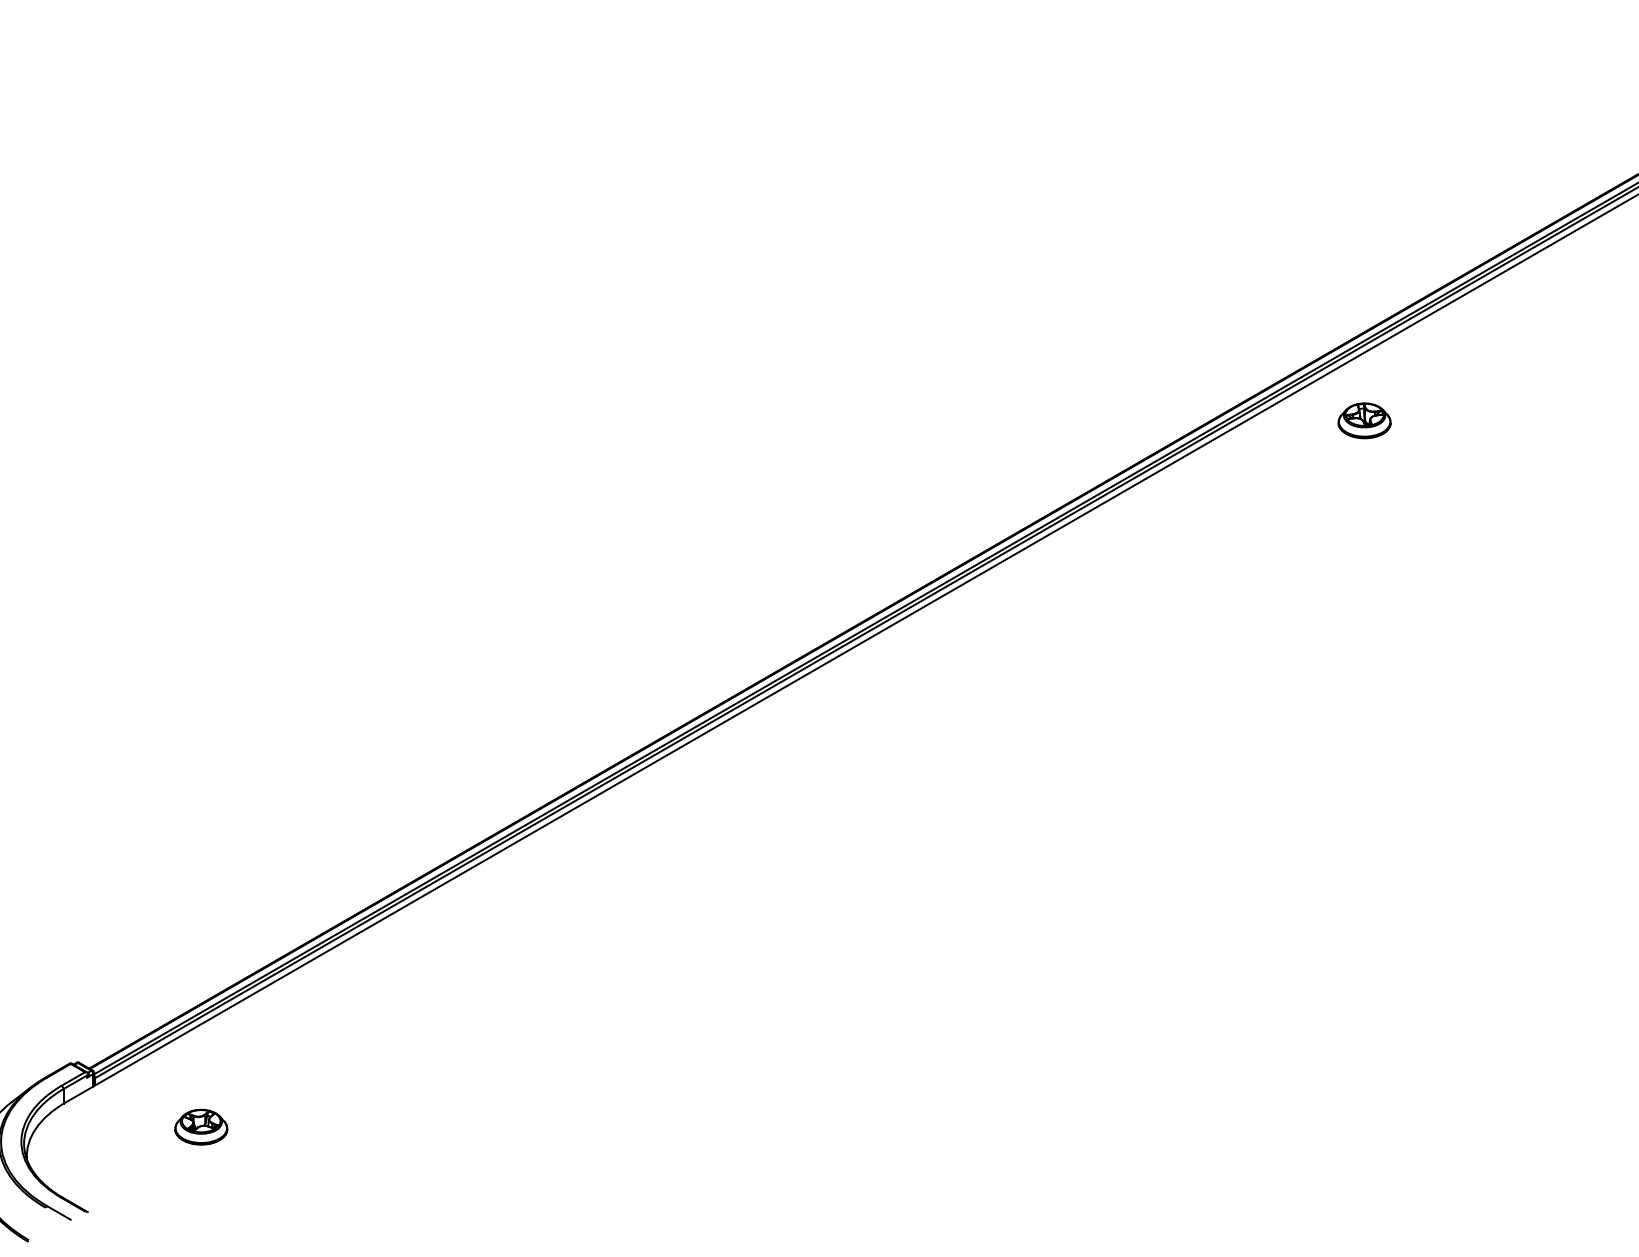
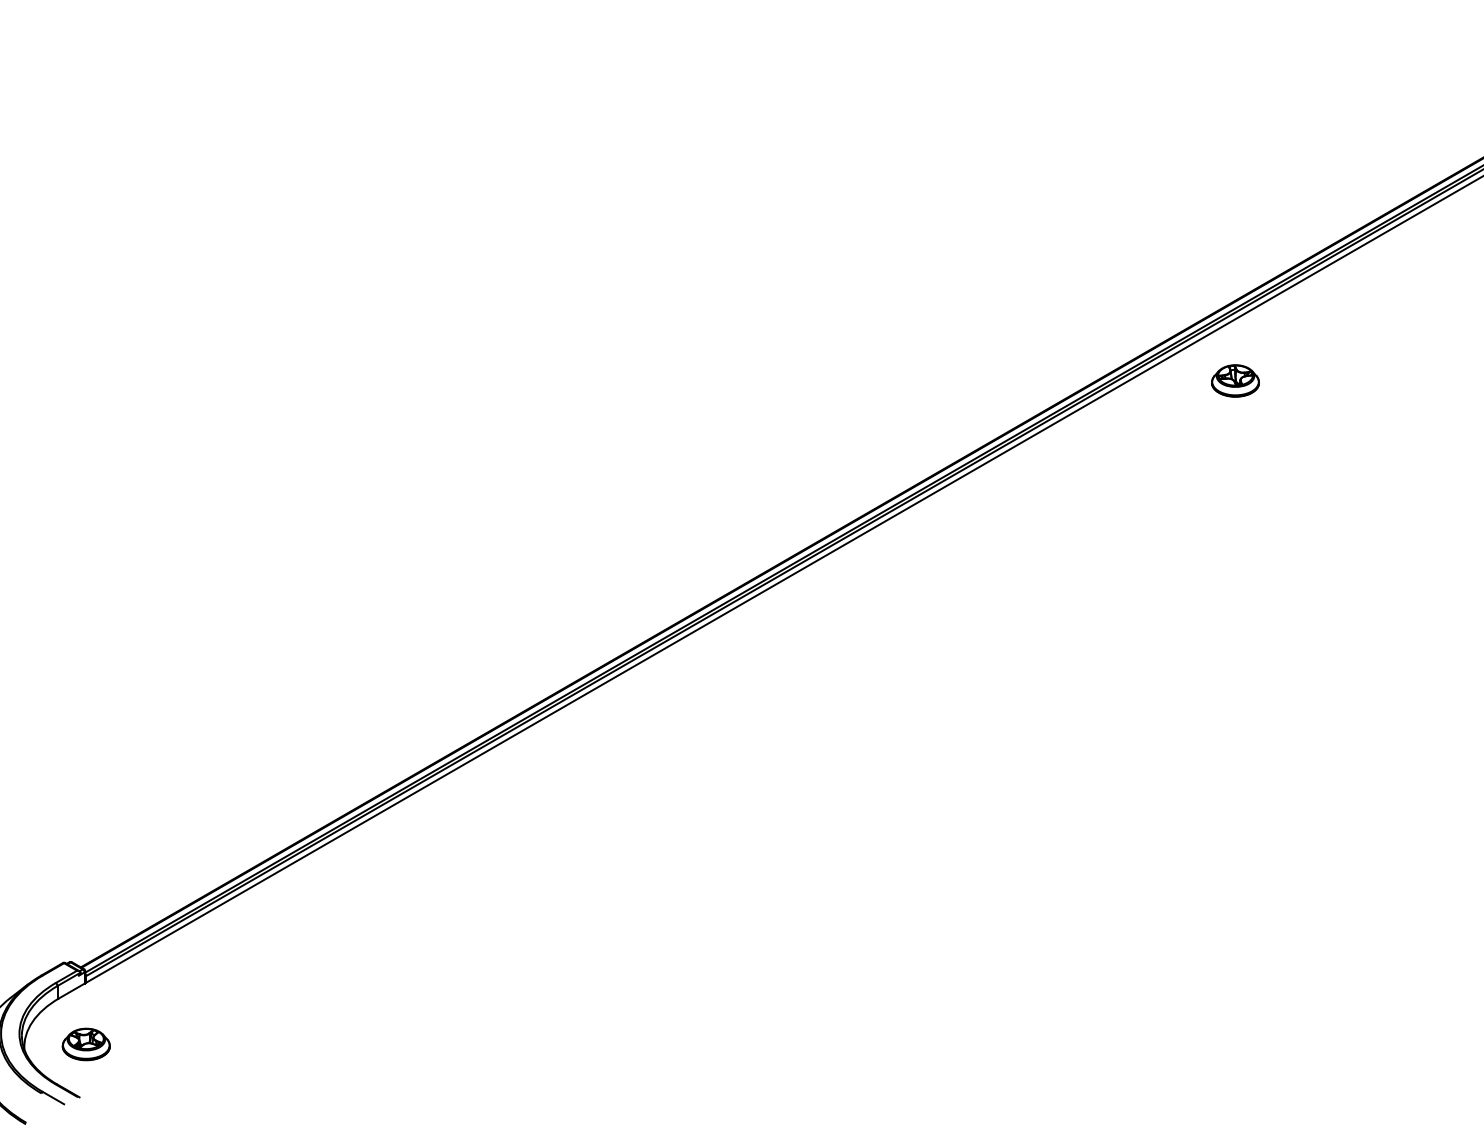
part: (200, 1127) -> (85, 1044), moved

